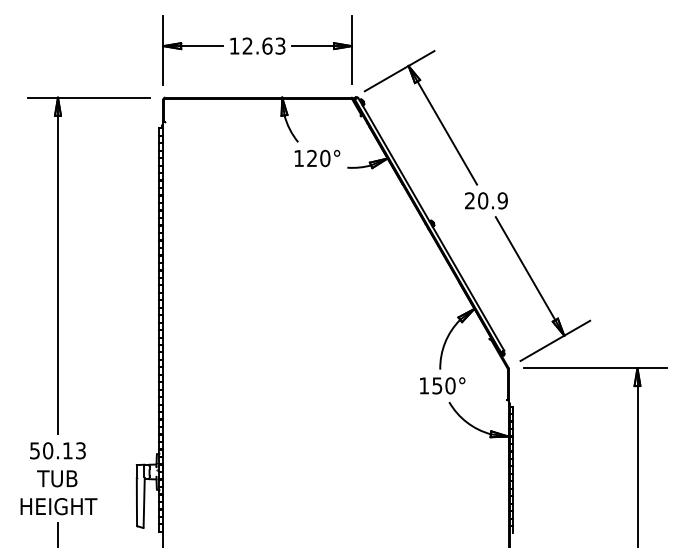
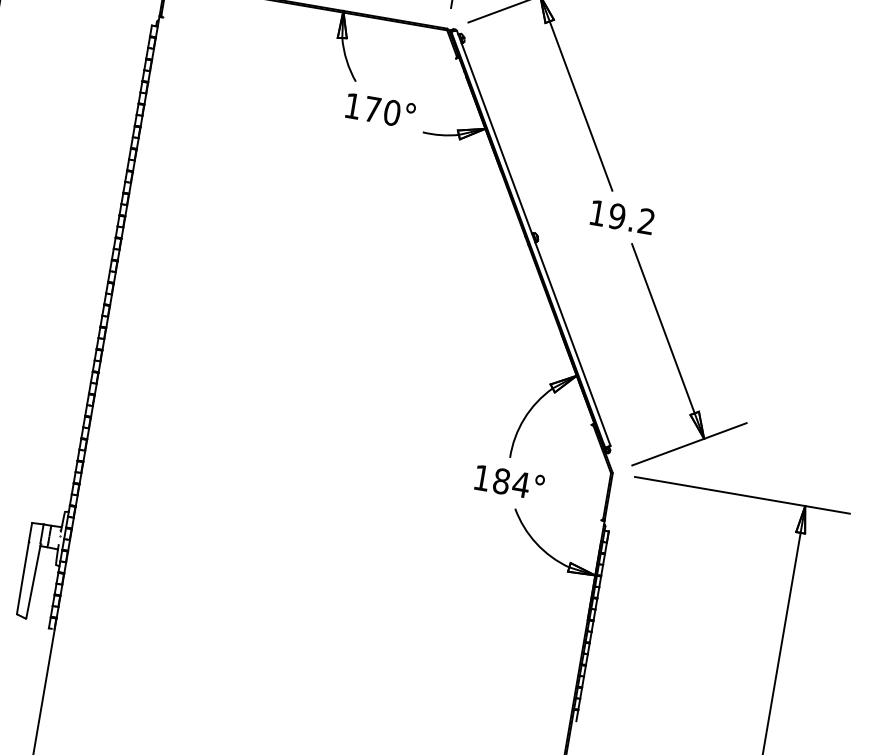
text: (311, 157) -> (371, 107), 120° -> 170°
text: (486, 200) -> (622, 216), 20.9 -> 19.2
text: (443, 385) -> (510, 482), 150° -> 184°

